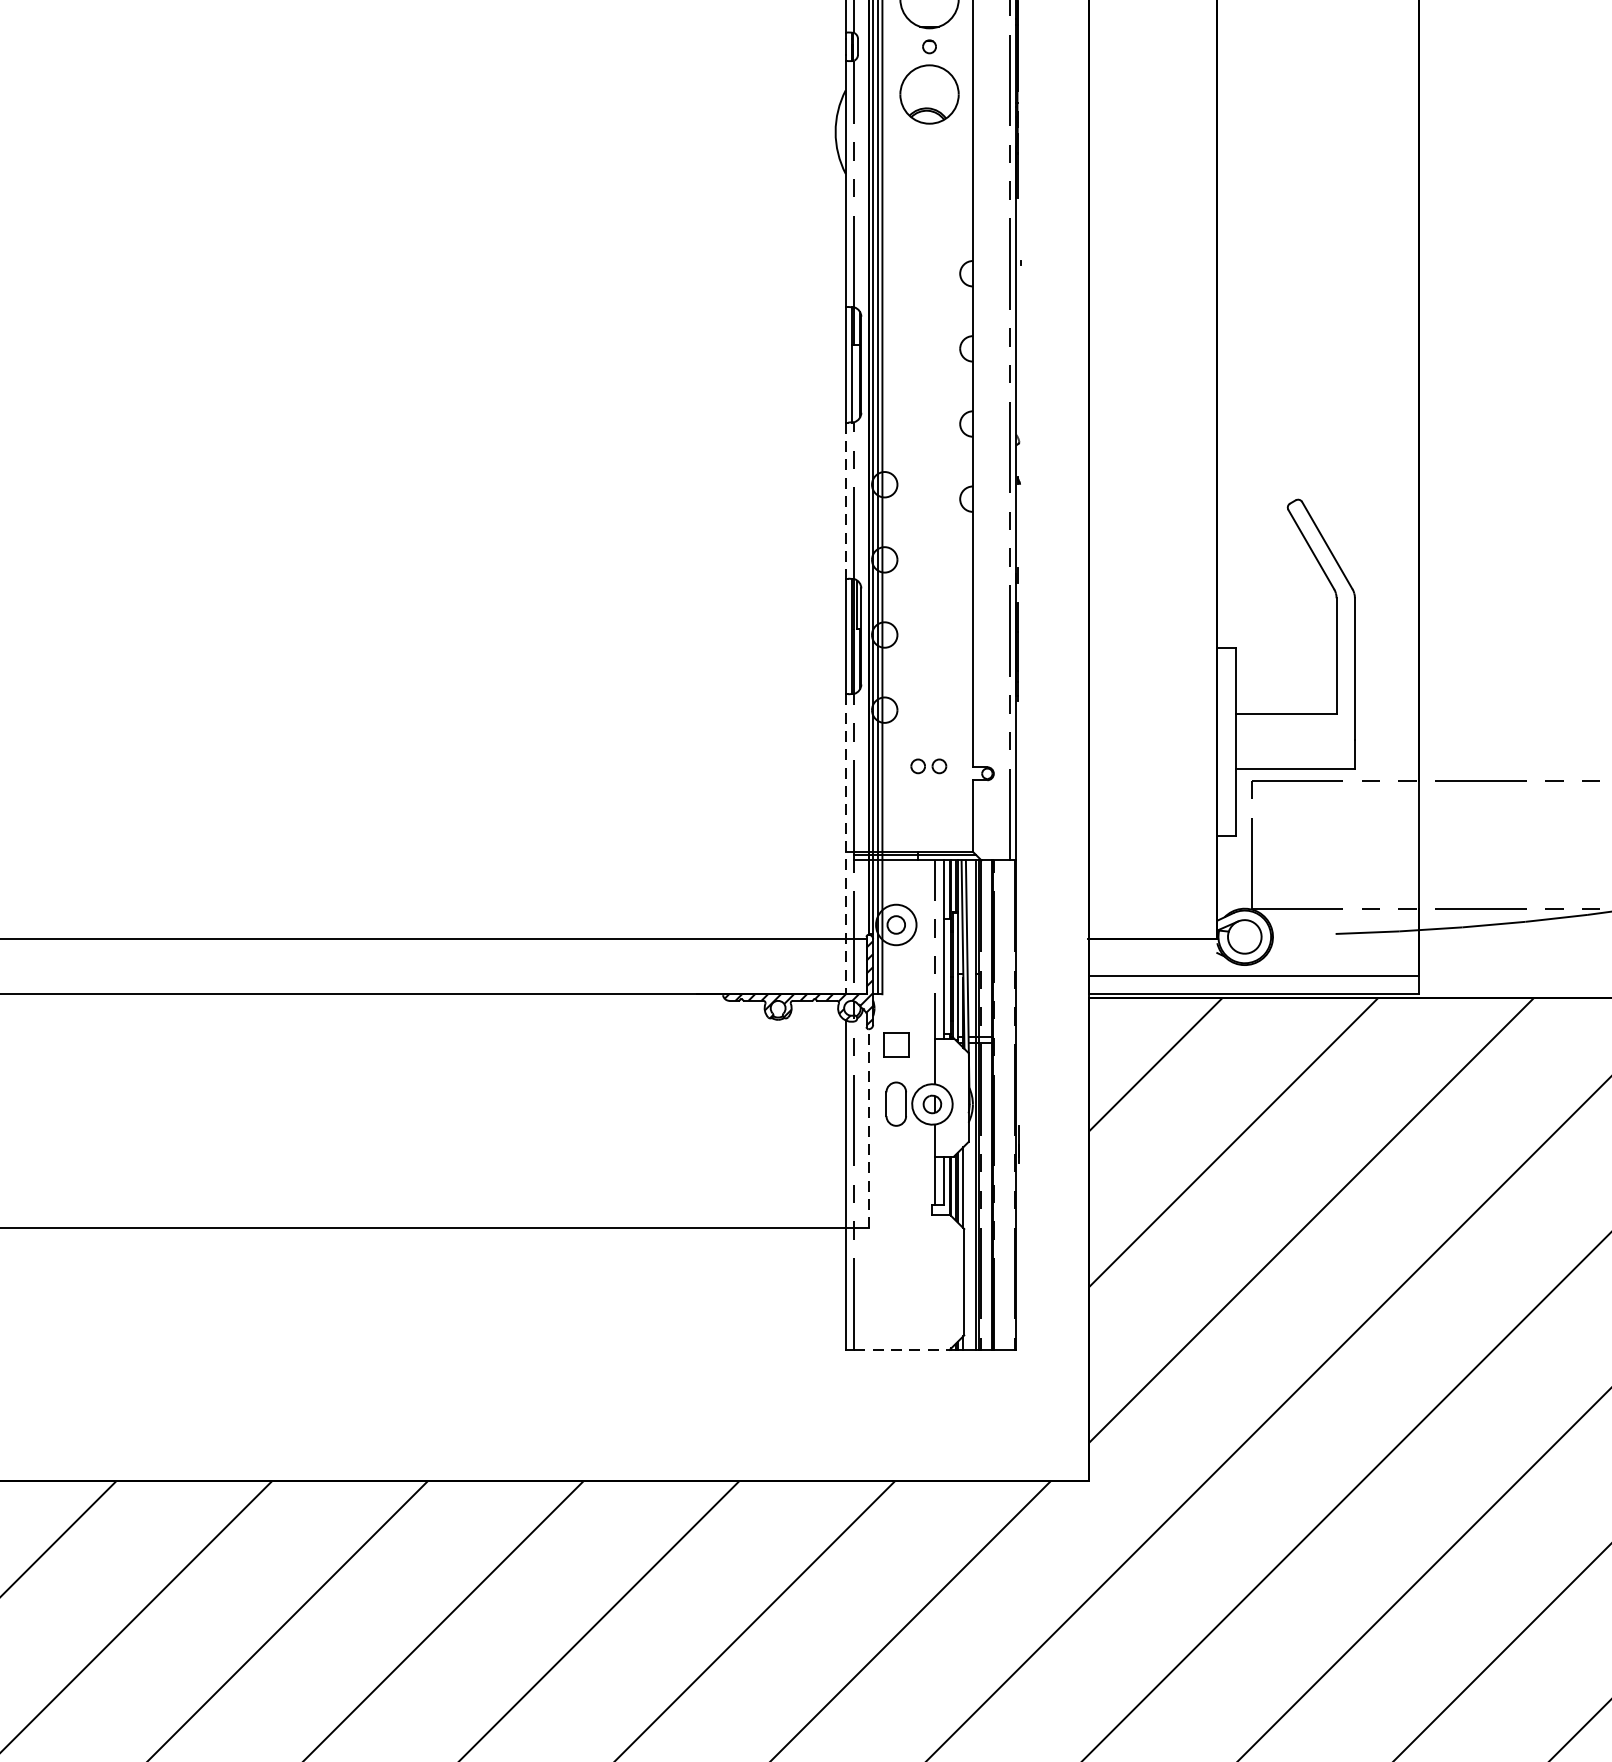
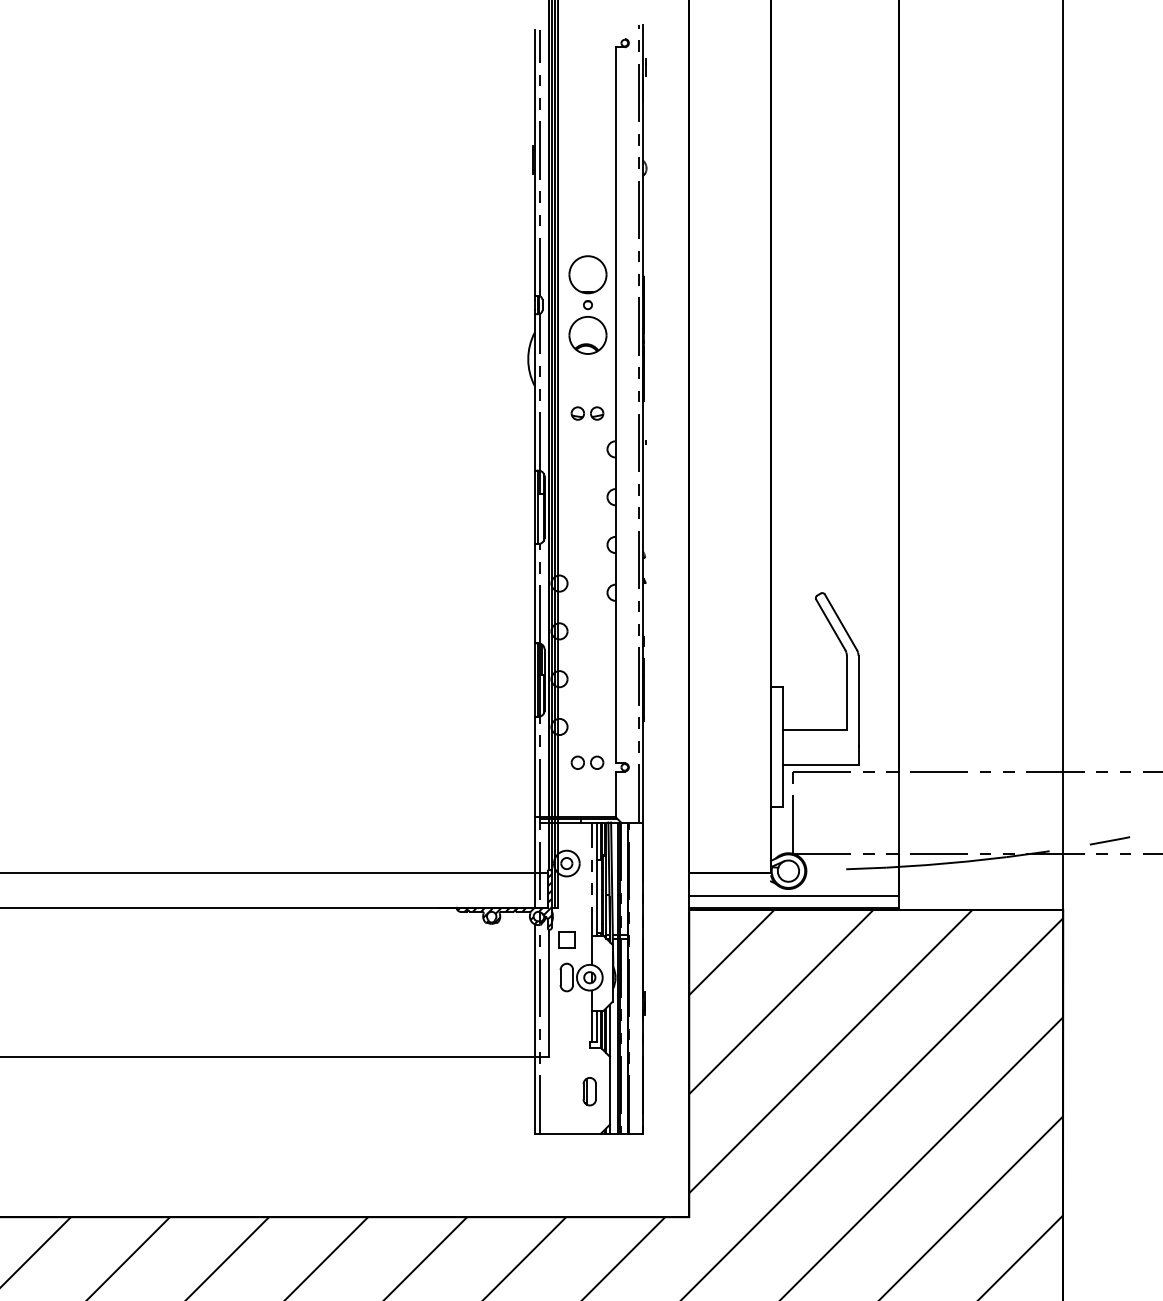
part: (928, 217) -> (587, 413), added
line: (845, 500) -> (534, 593), dashed -> solid
part: (928, 766) -> (587, 762), size x1.43
line: (845, 844) -> (534, 812), dashed -> solid
line: (869, 1127) -> (549, 992), dashed -> solid
part: (931, 1283) -> (589, 1091), added
line: (903, 1349) -> (571, 1133), dashed -> solid

